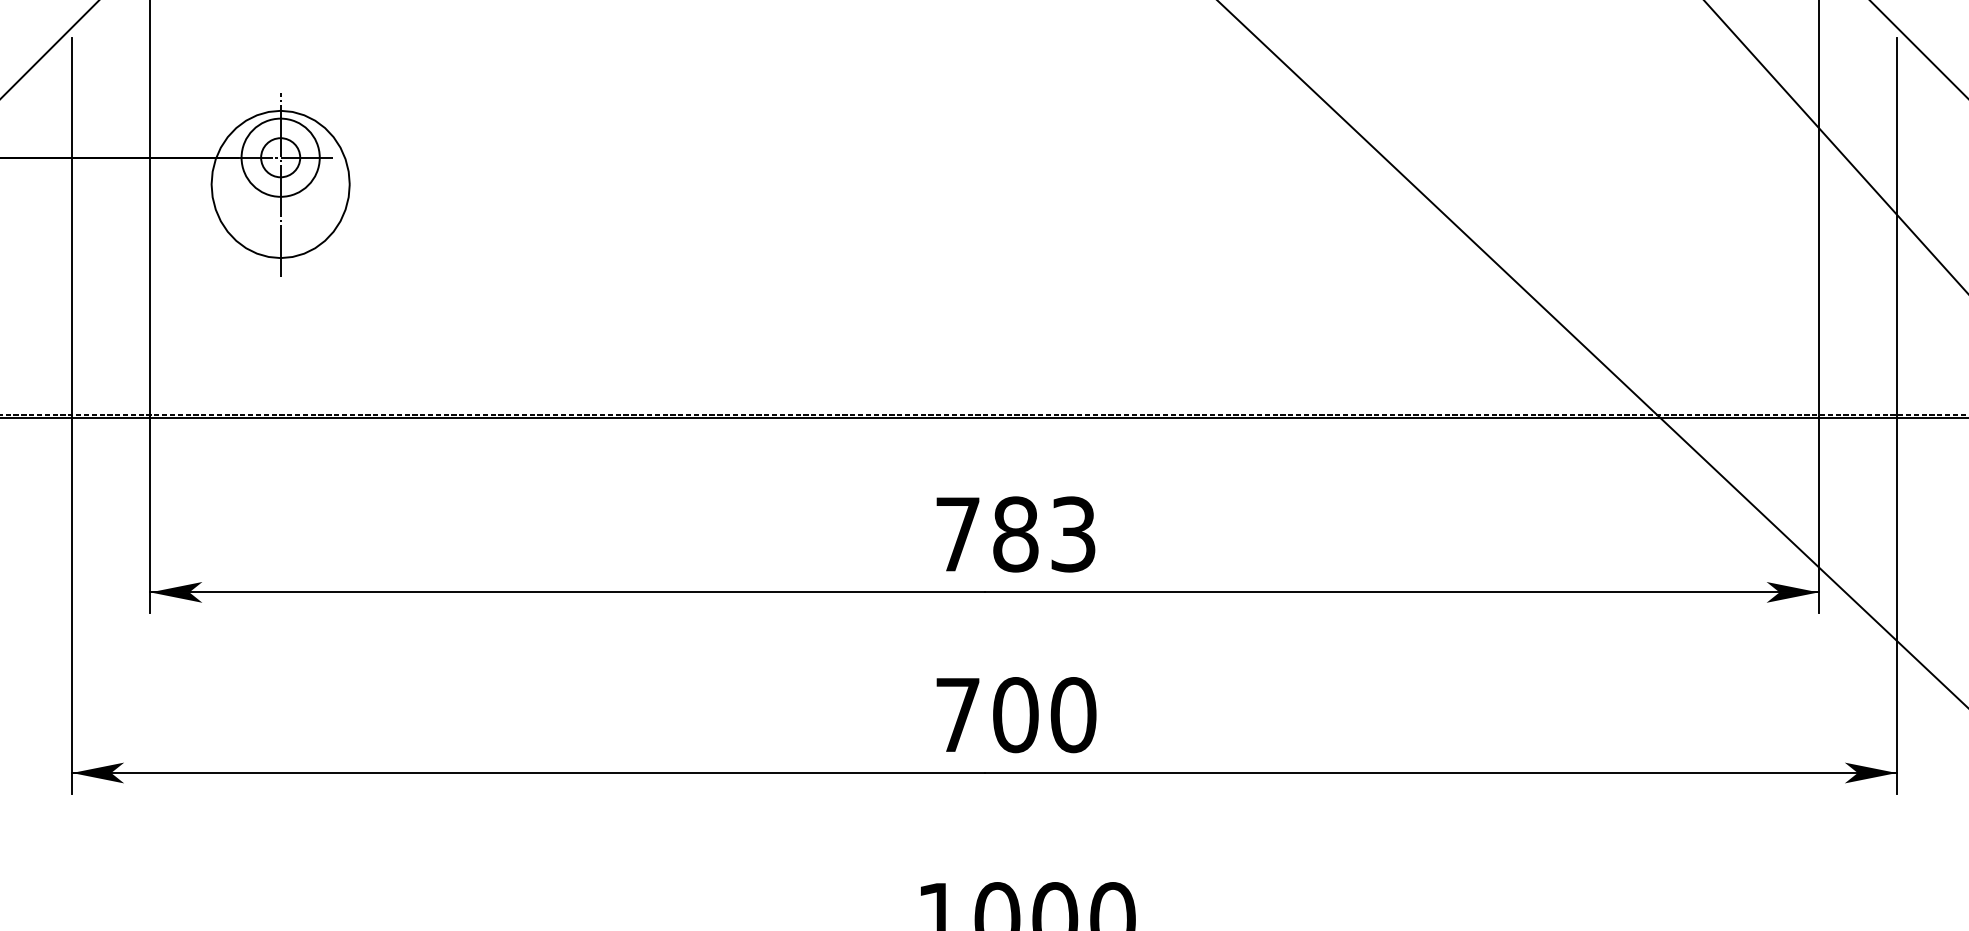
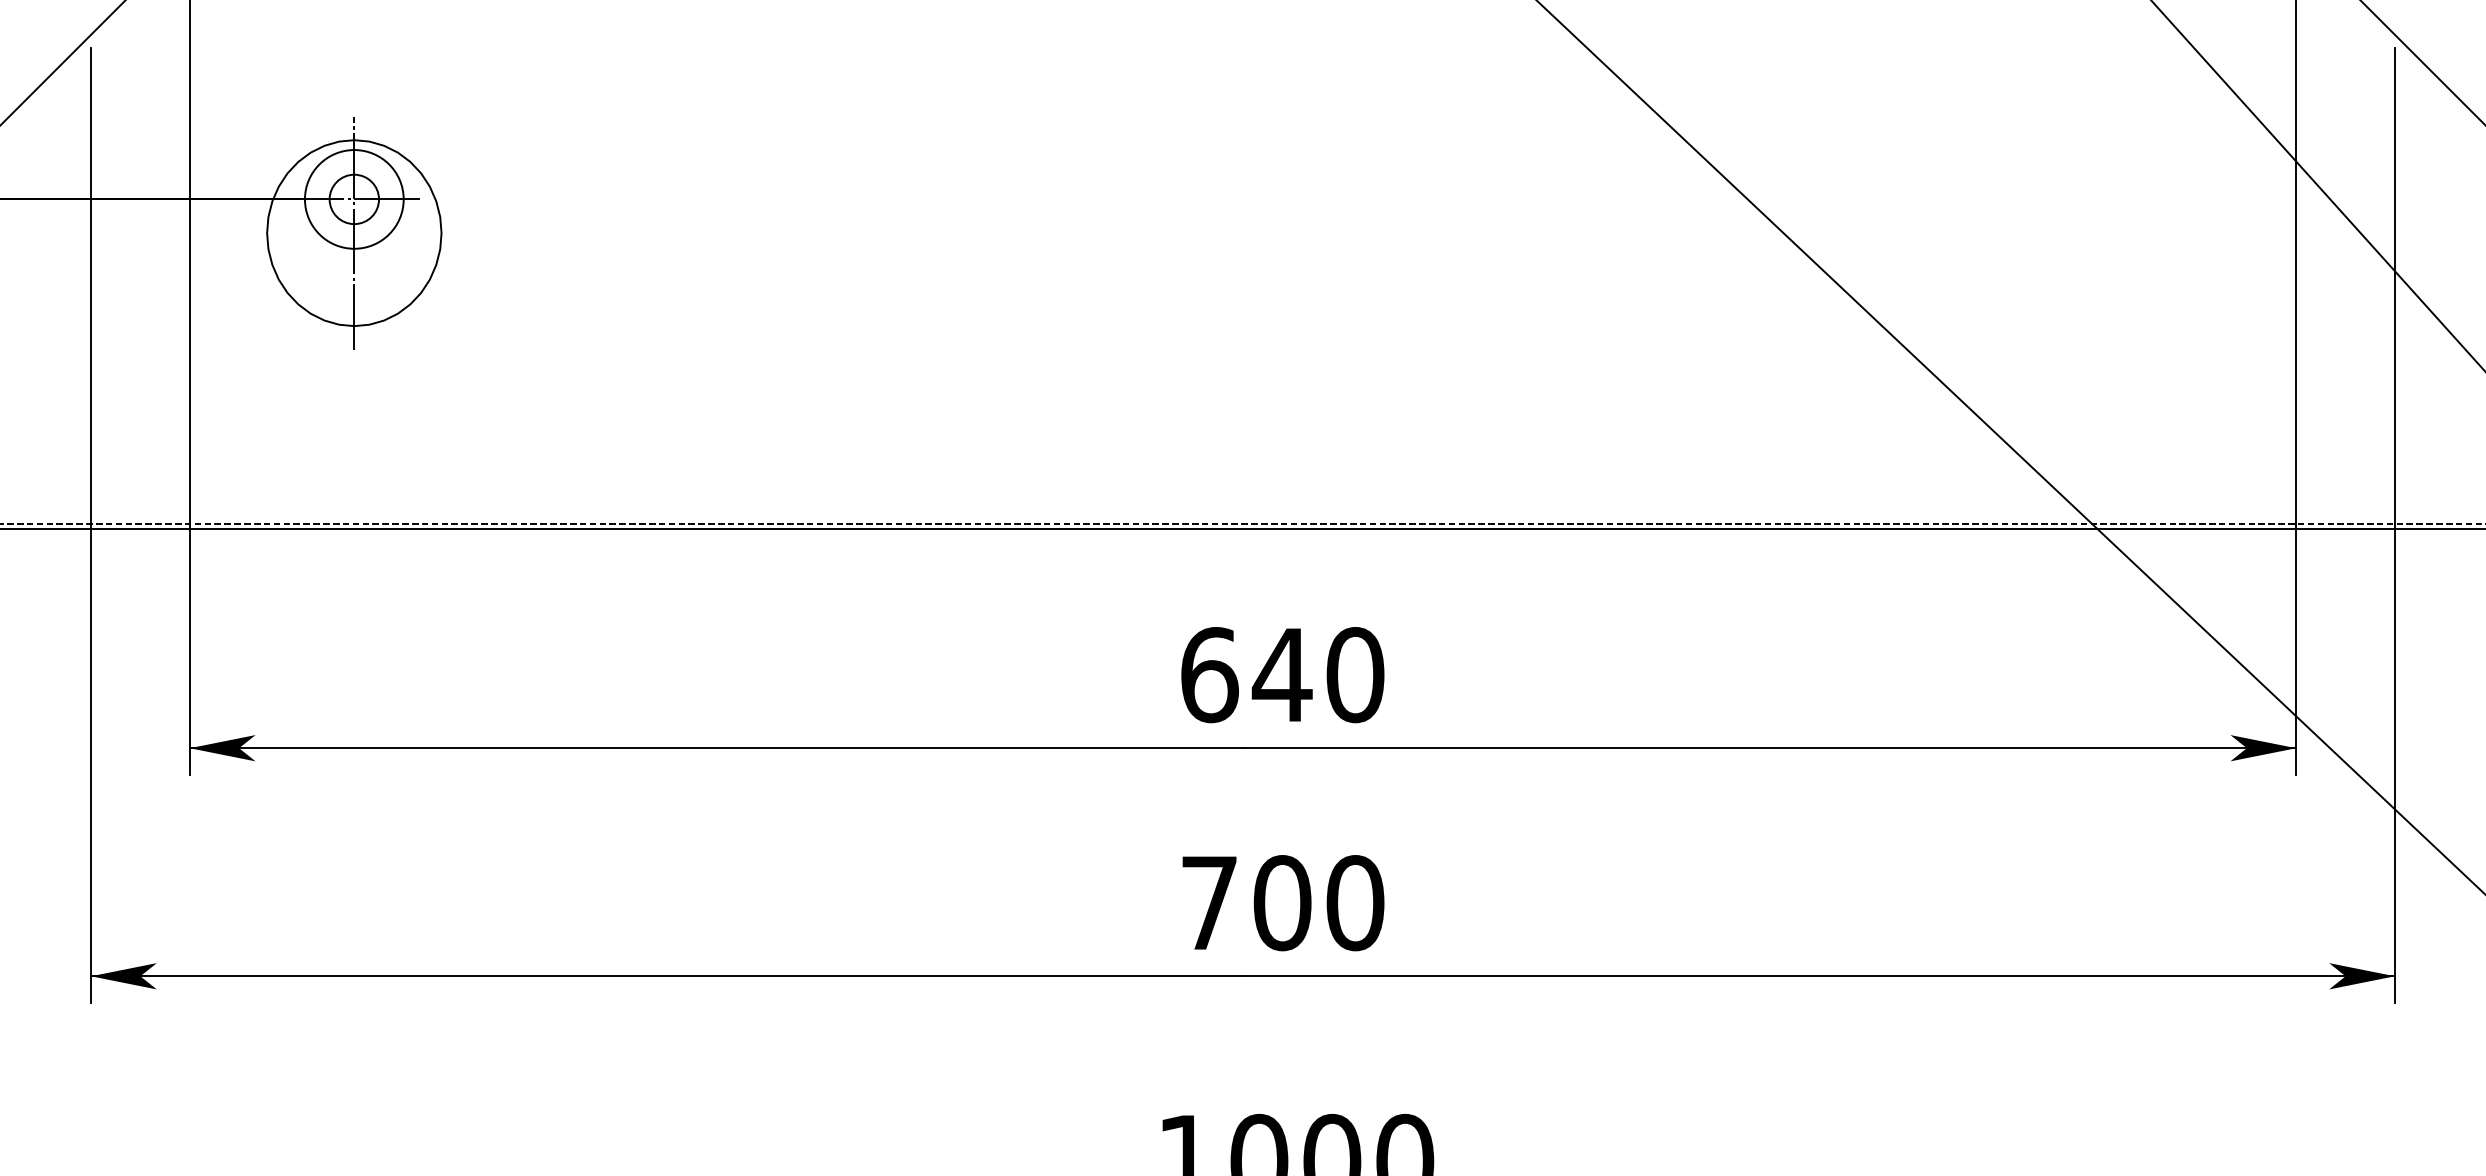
text: (1015, 534) -> (1282, 675), 783 -> 640

